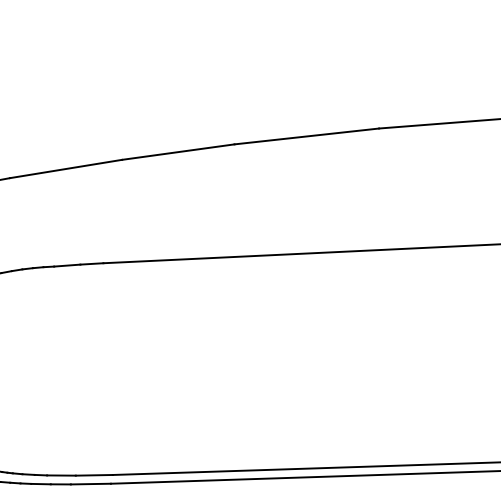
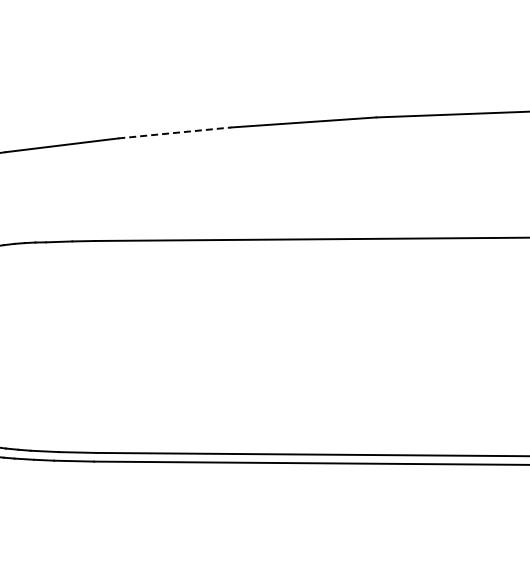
line: (178, 151) -> (174, 132), solid -> dashed

